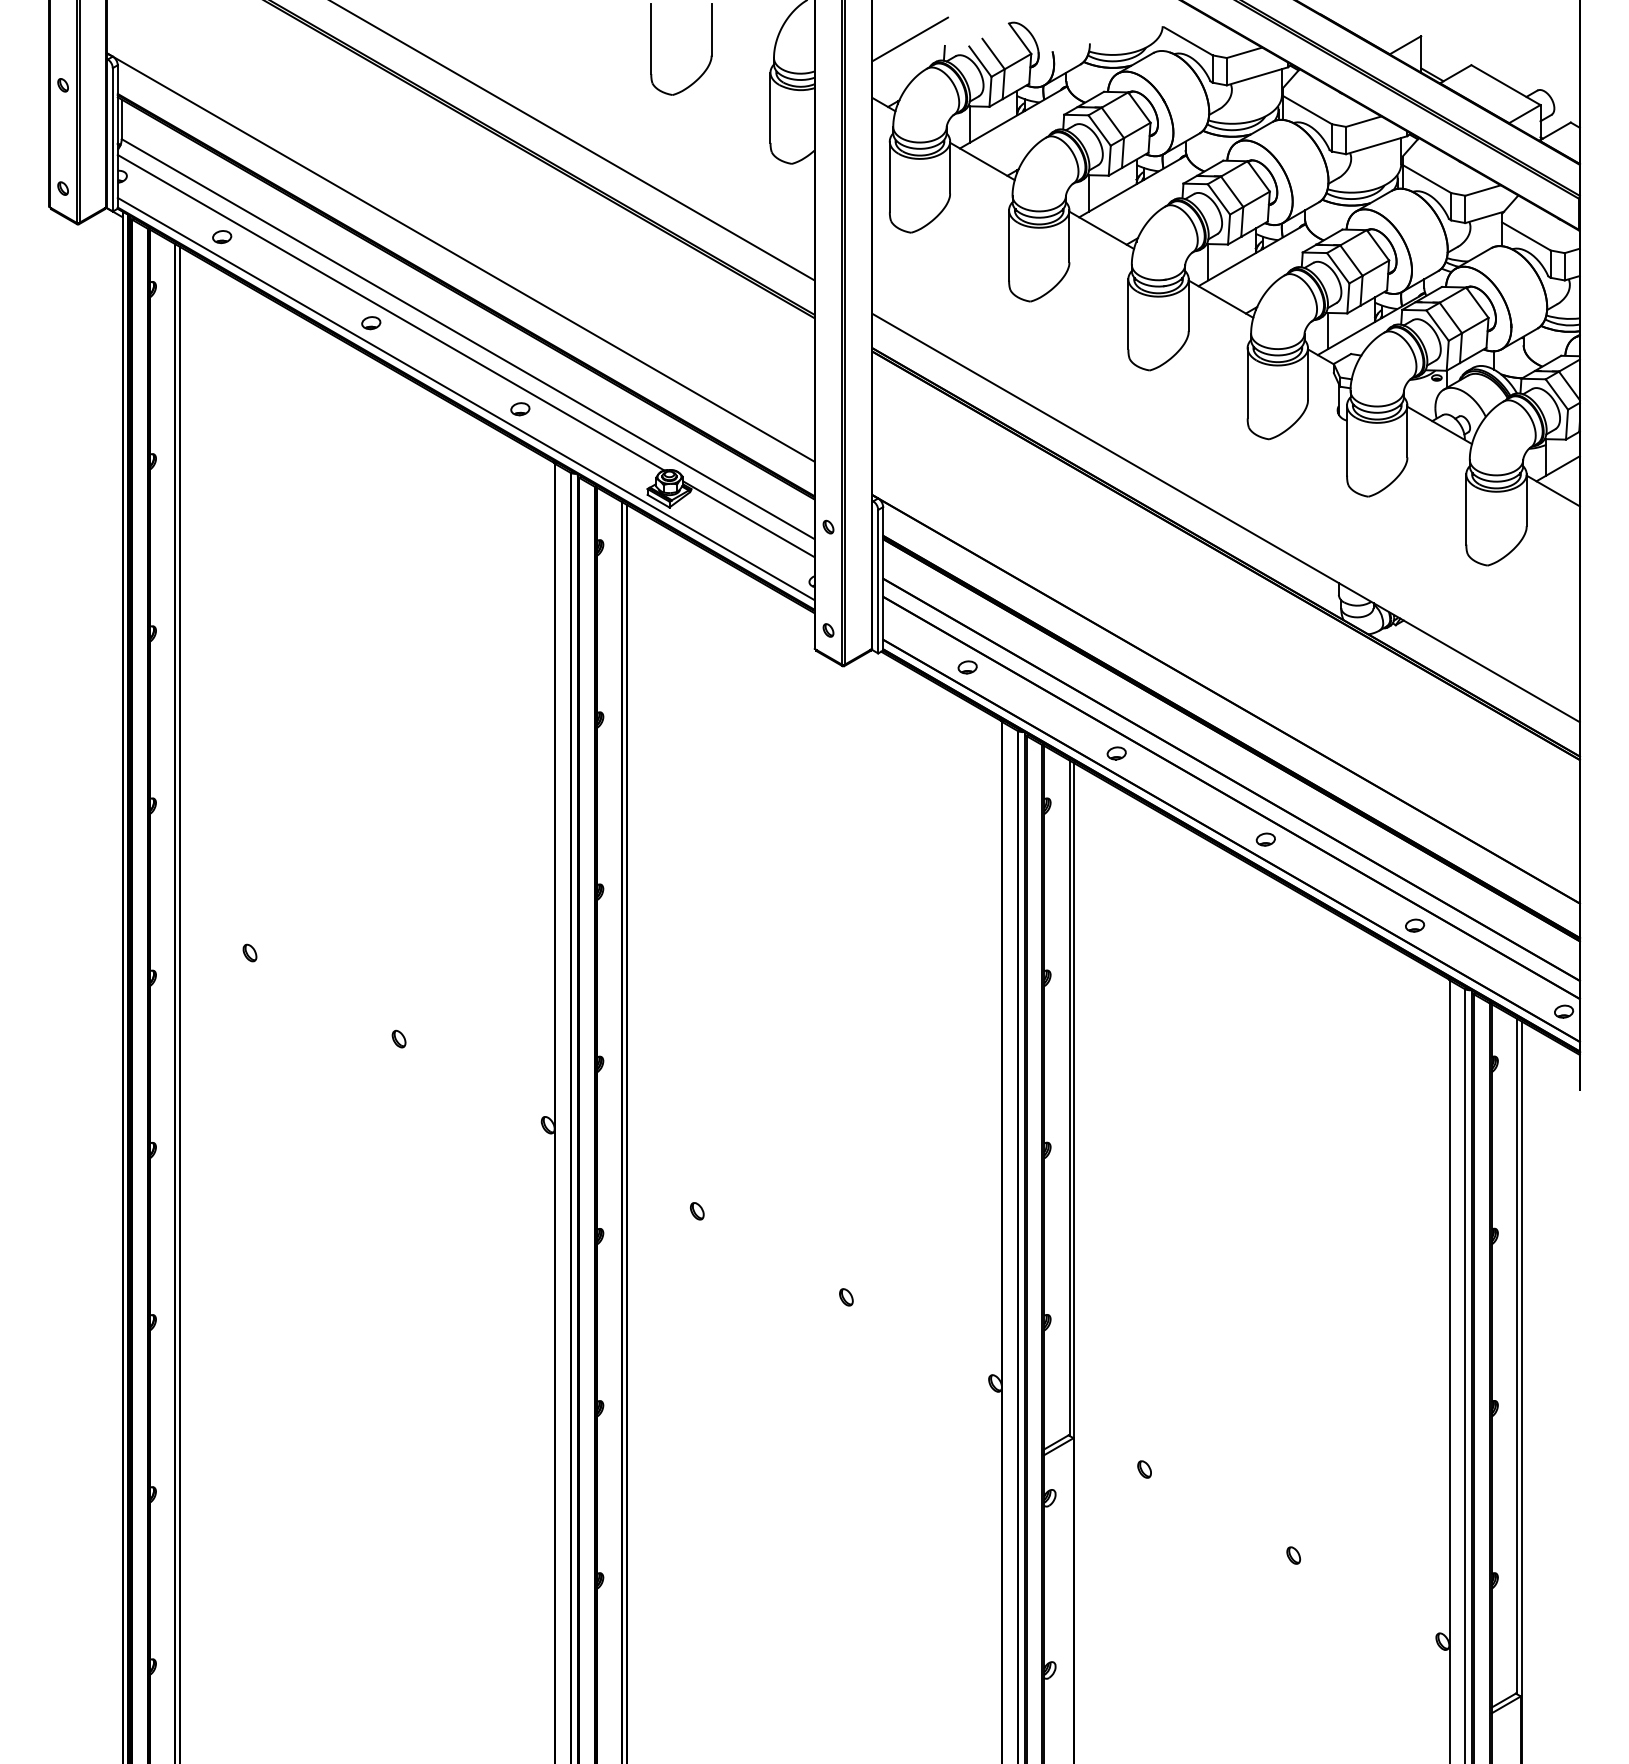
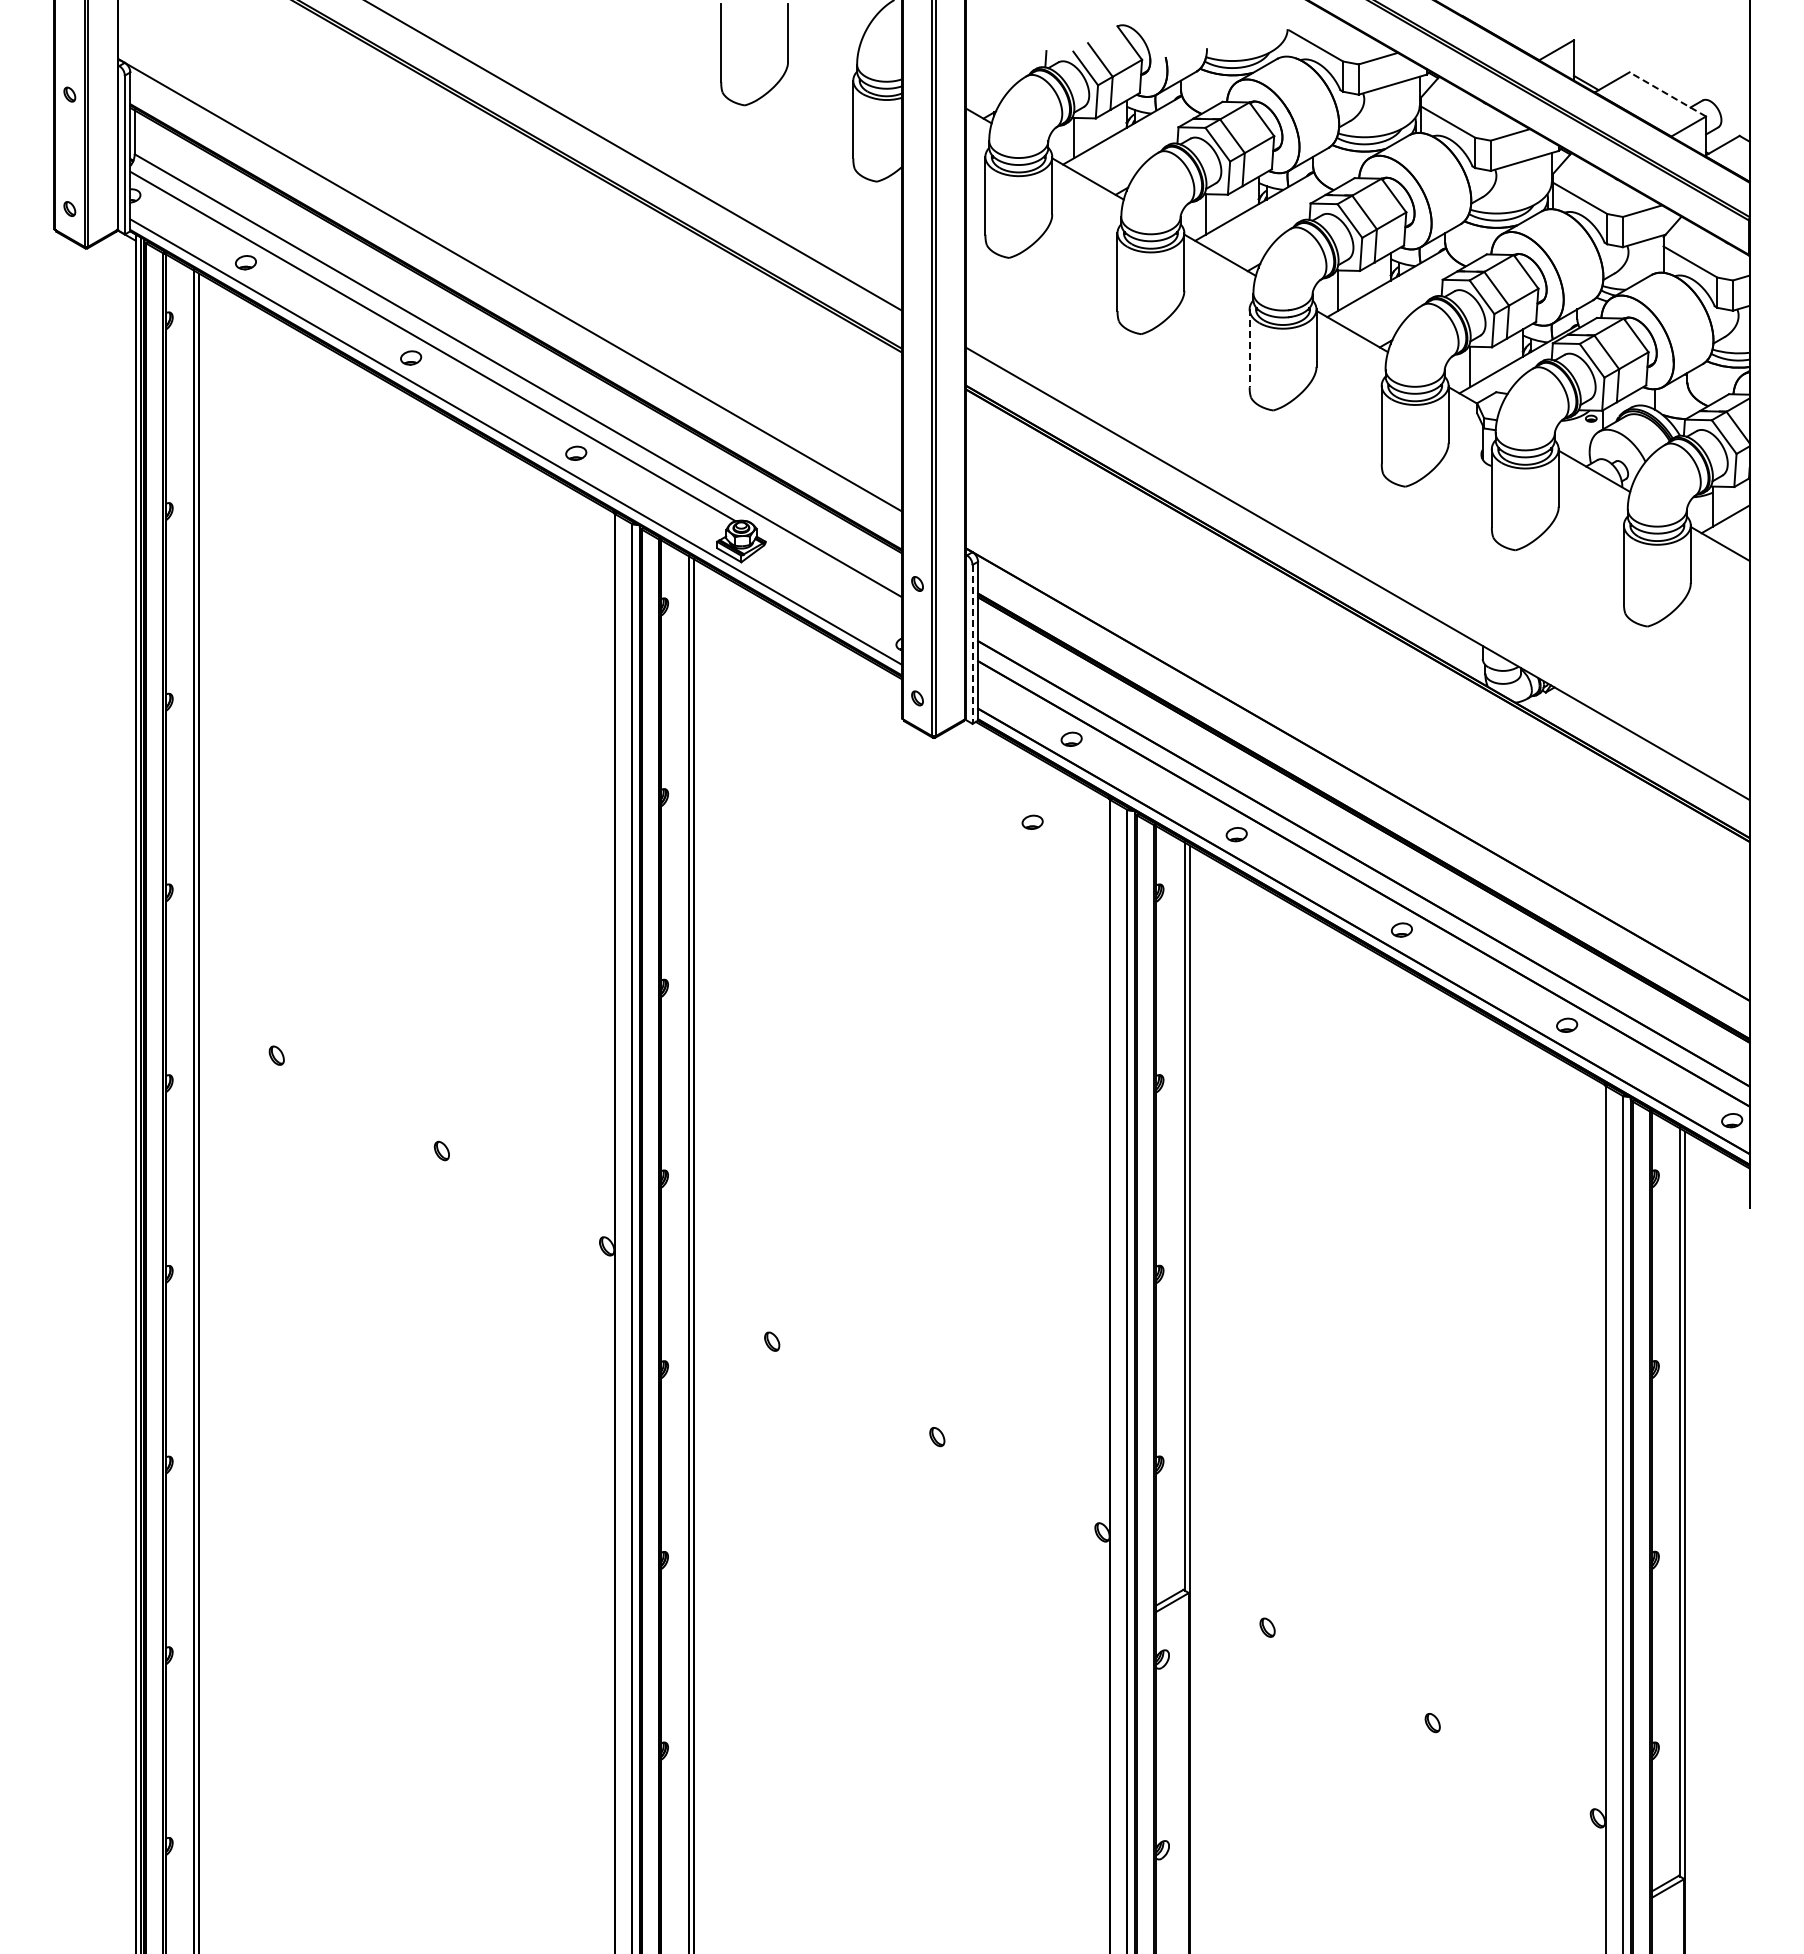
line: (909, 39) -> (1007, 43), removed
line: (1505, 85) -> (1667, 94), solid -> dashed
line: (1128, 314) -> (1249, 348), solid -> dashed
line: (748, 519) -> (828, 575), removed
line: (878, 581) -> (972, 644), solid -> dashed
part: (932, 741) -> (1032, 821), added

